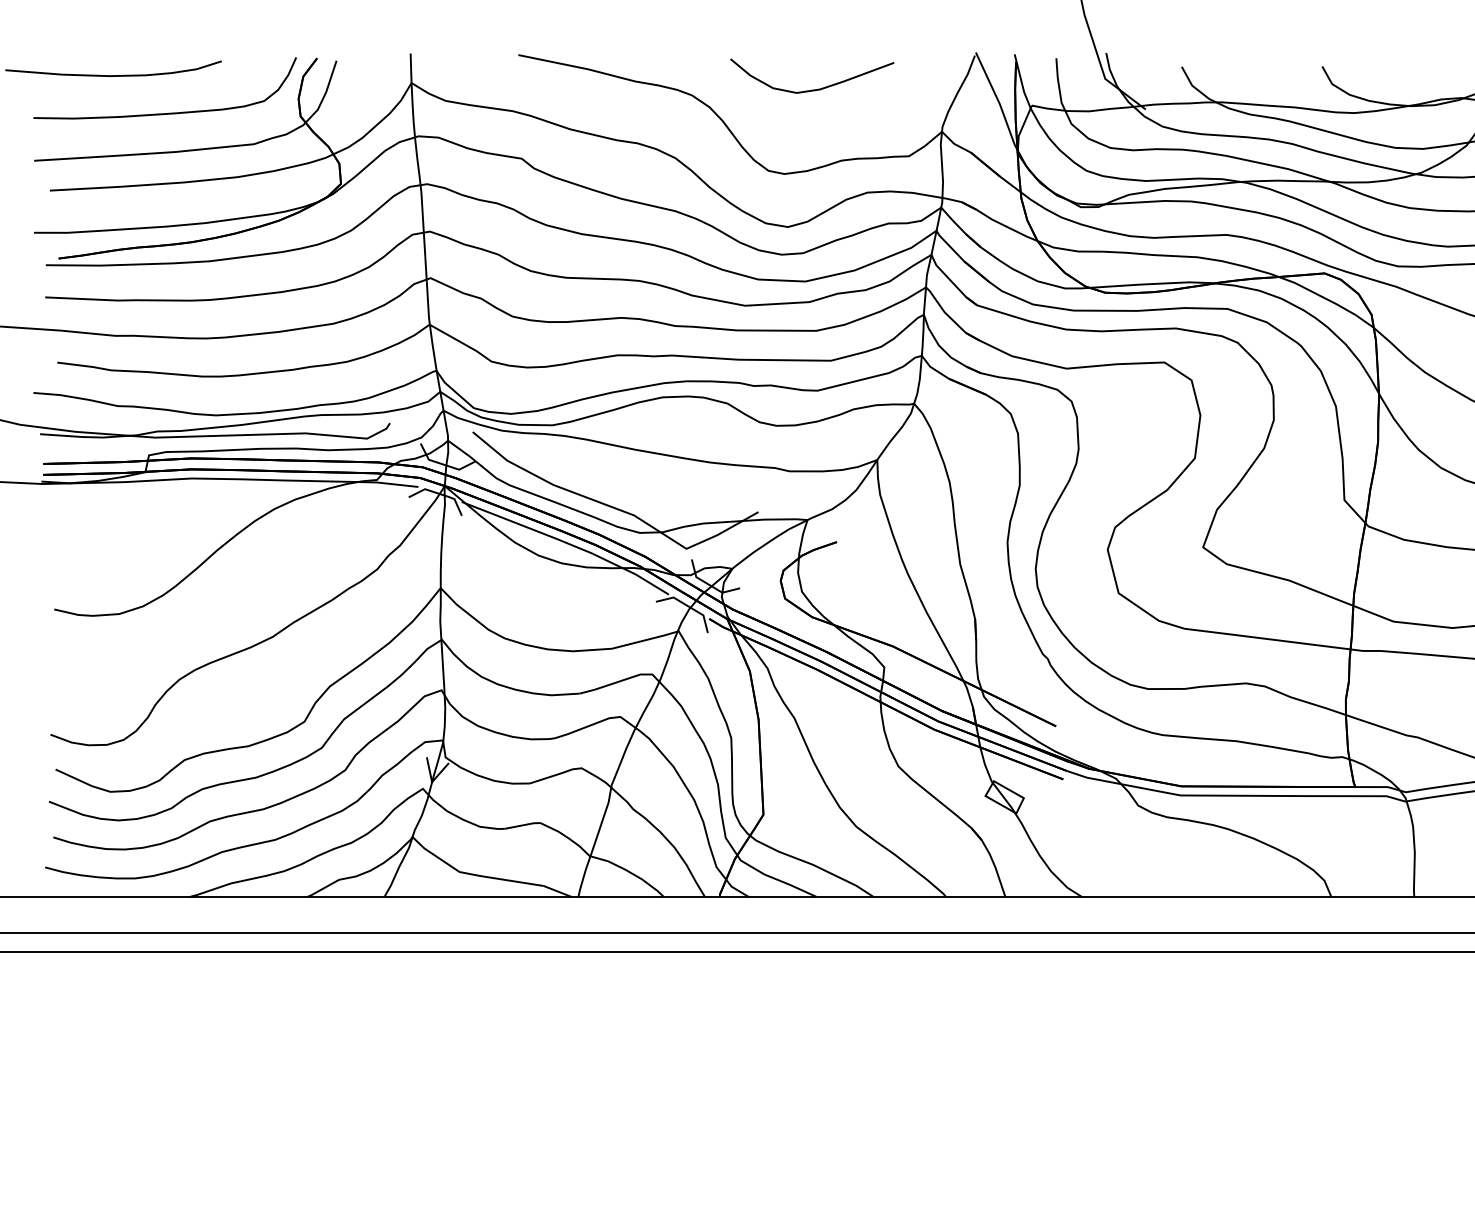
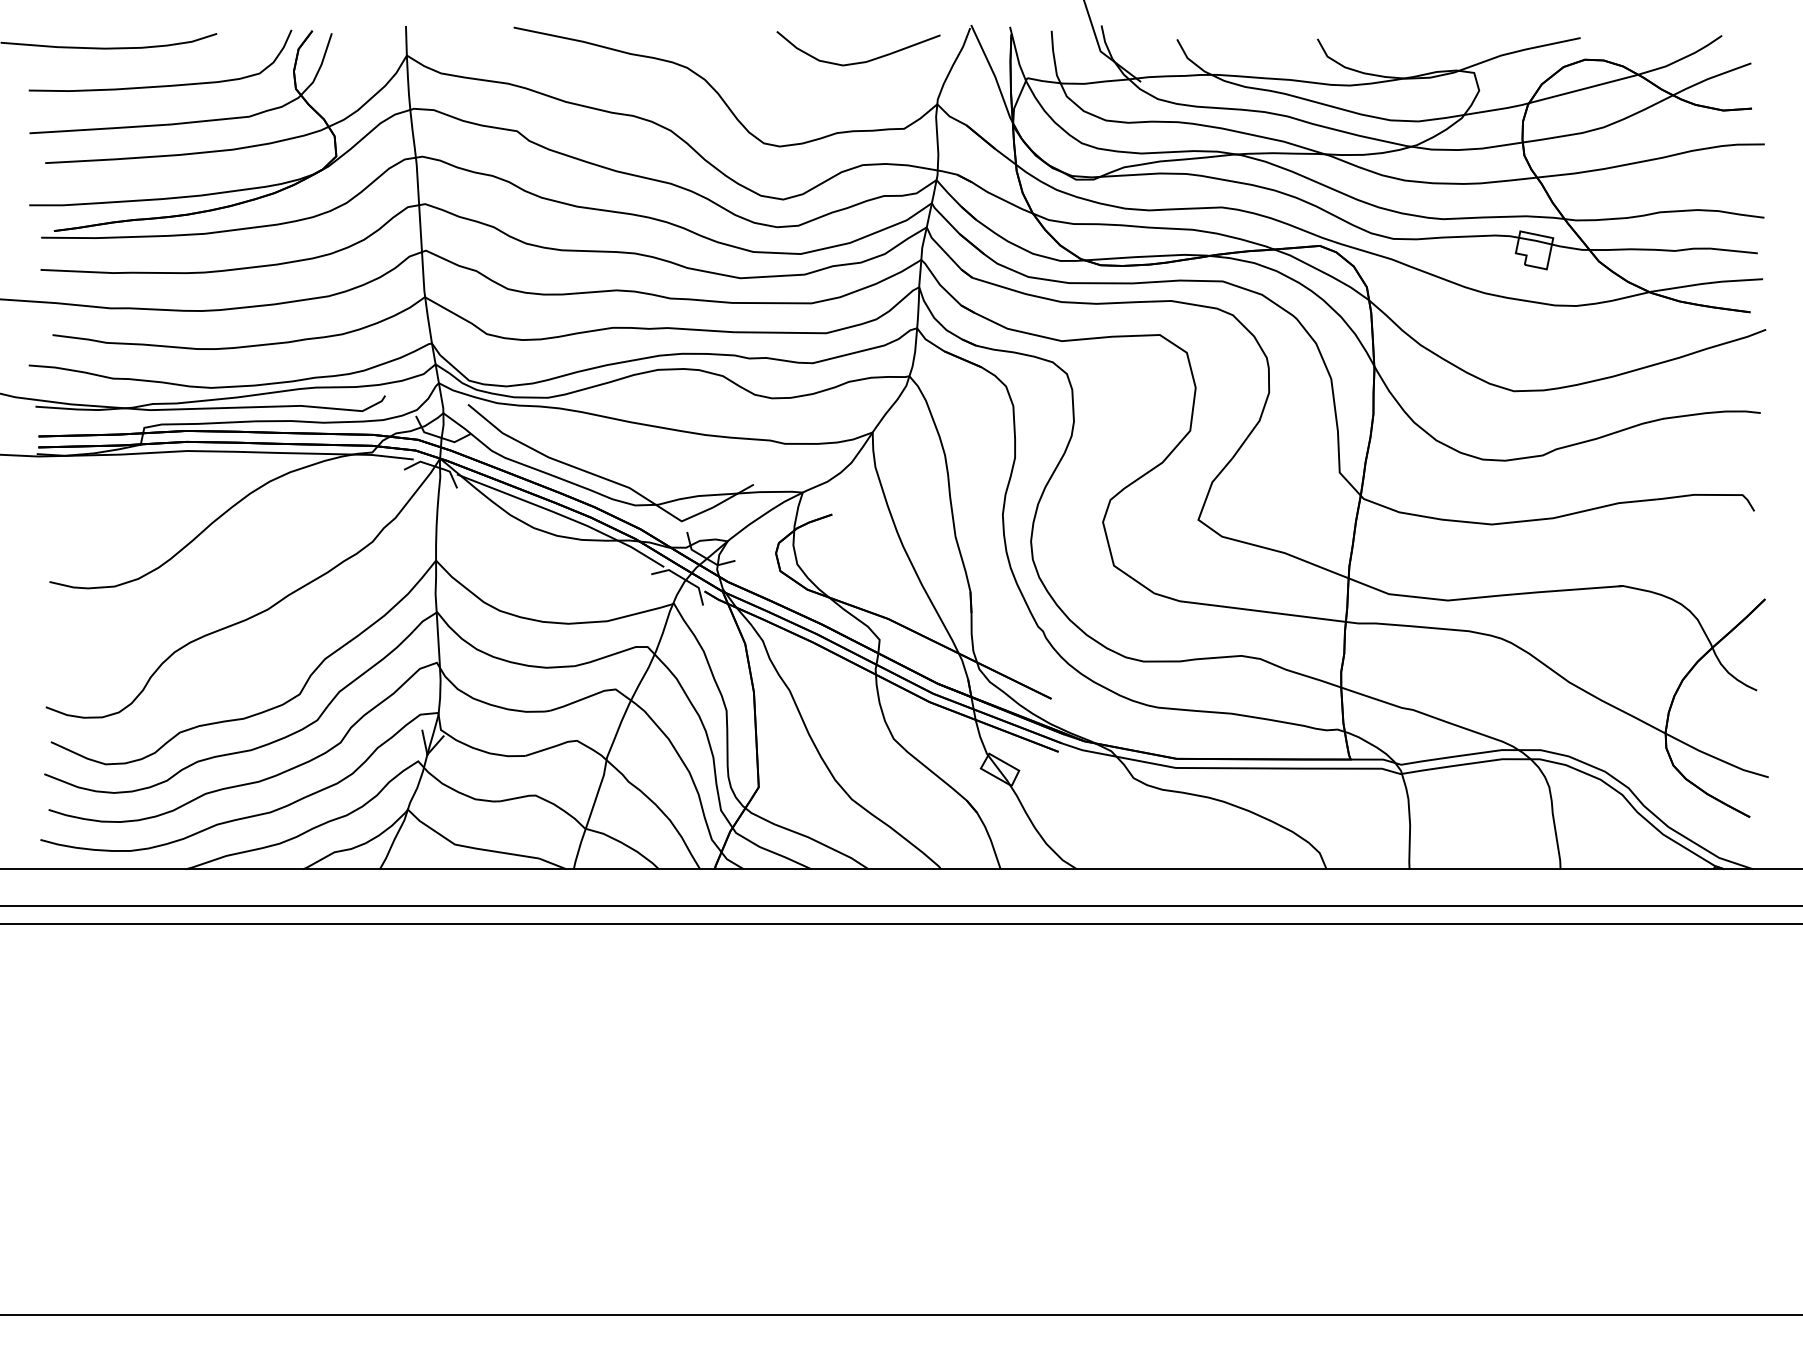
curve: (815, 88) -> (861, 61), moved

